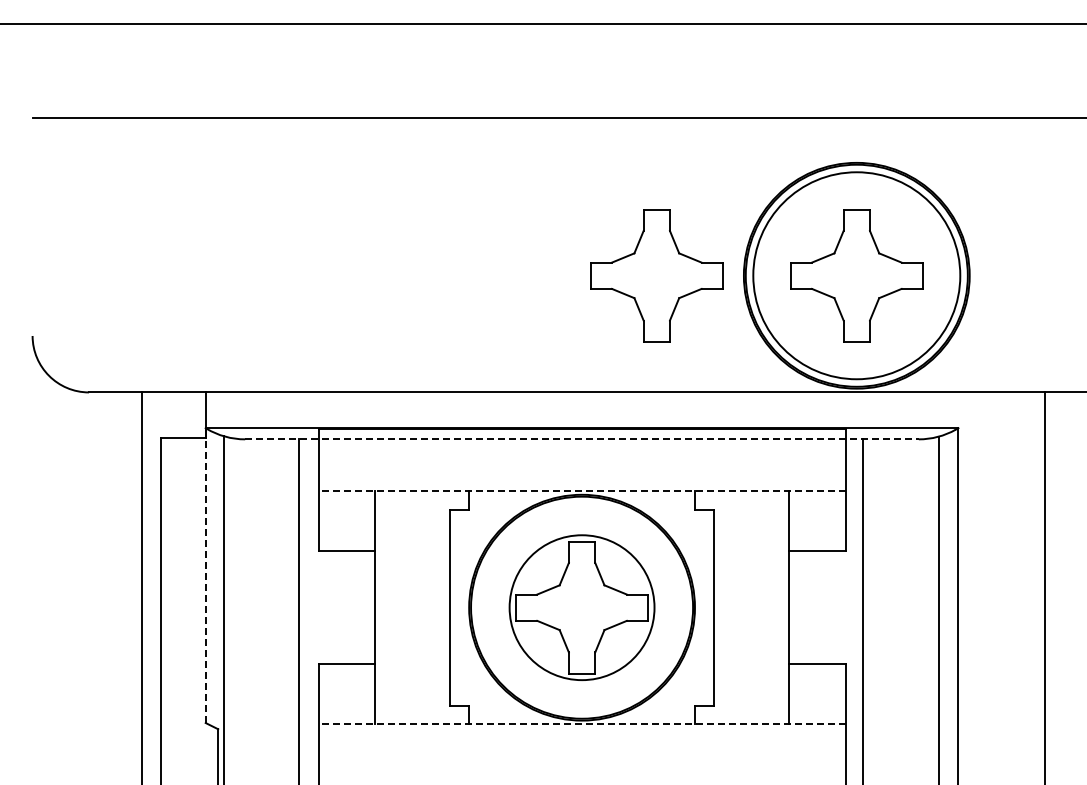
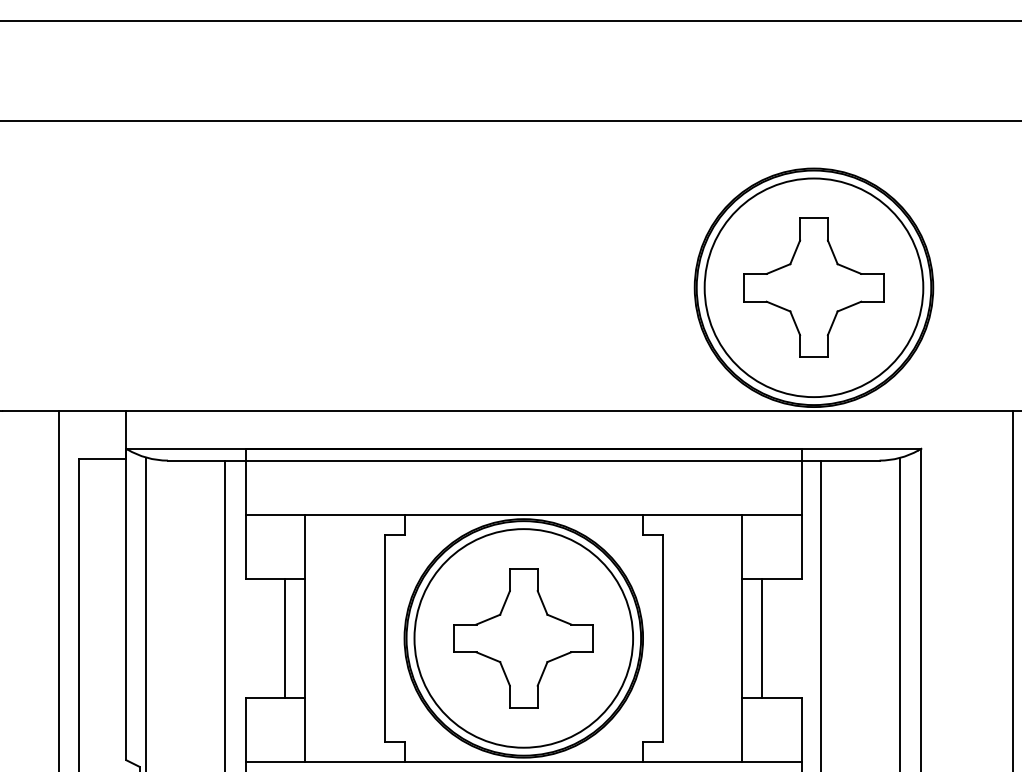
part: (656, 275) -> (602, 287), removed
line: (582, 439) -> (524, 460), dashed -> solid
line: (581, 491) -> (523, 515), dashed -> solid
line: (205, 575) -> (126, 604), dashed -> solid
line: (356, 607) -> (285, 638), added
circle: (581, 607) -> (523, 638), size x1.43
line: (807, 607) -> (761, 638), added
line: (581, 724) -> (523, 761), dashed -> solid

